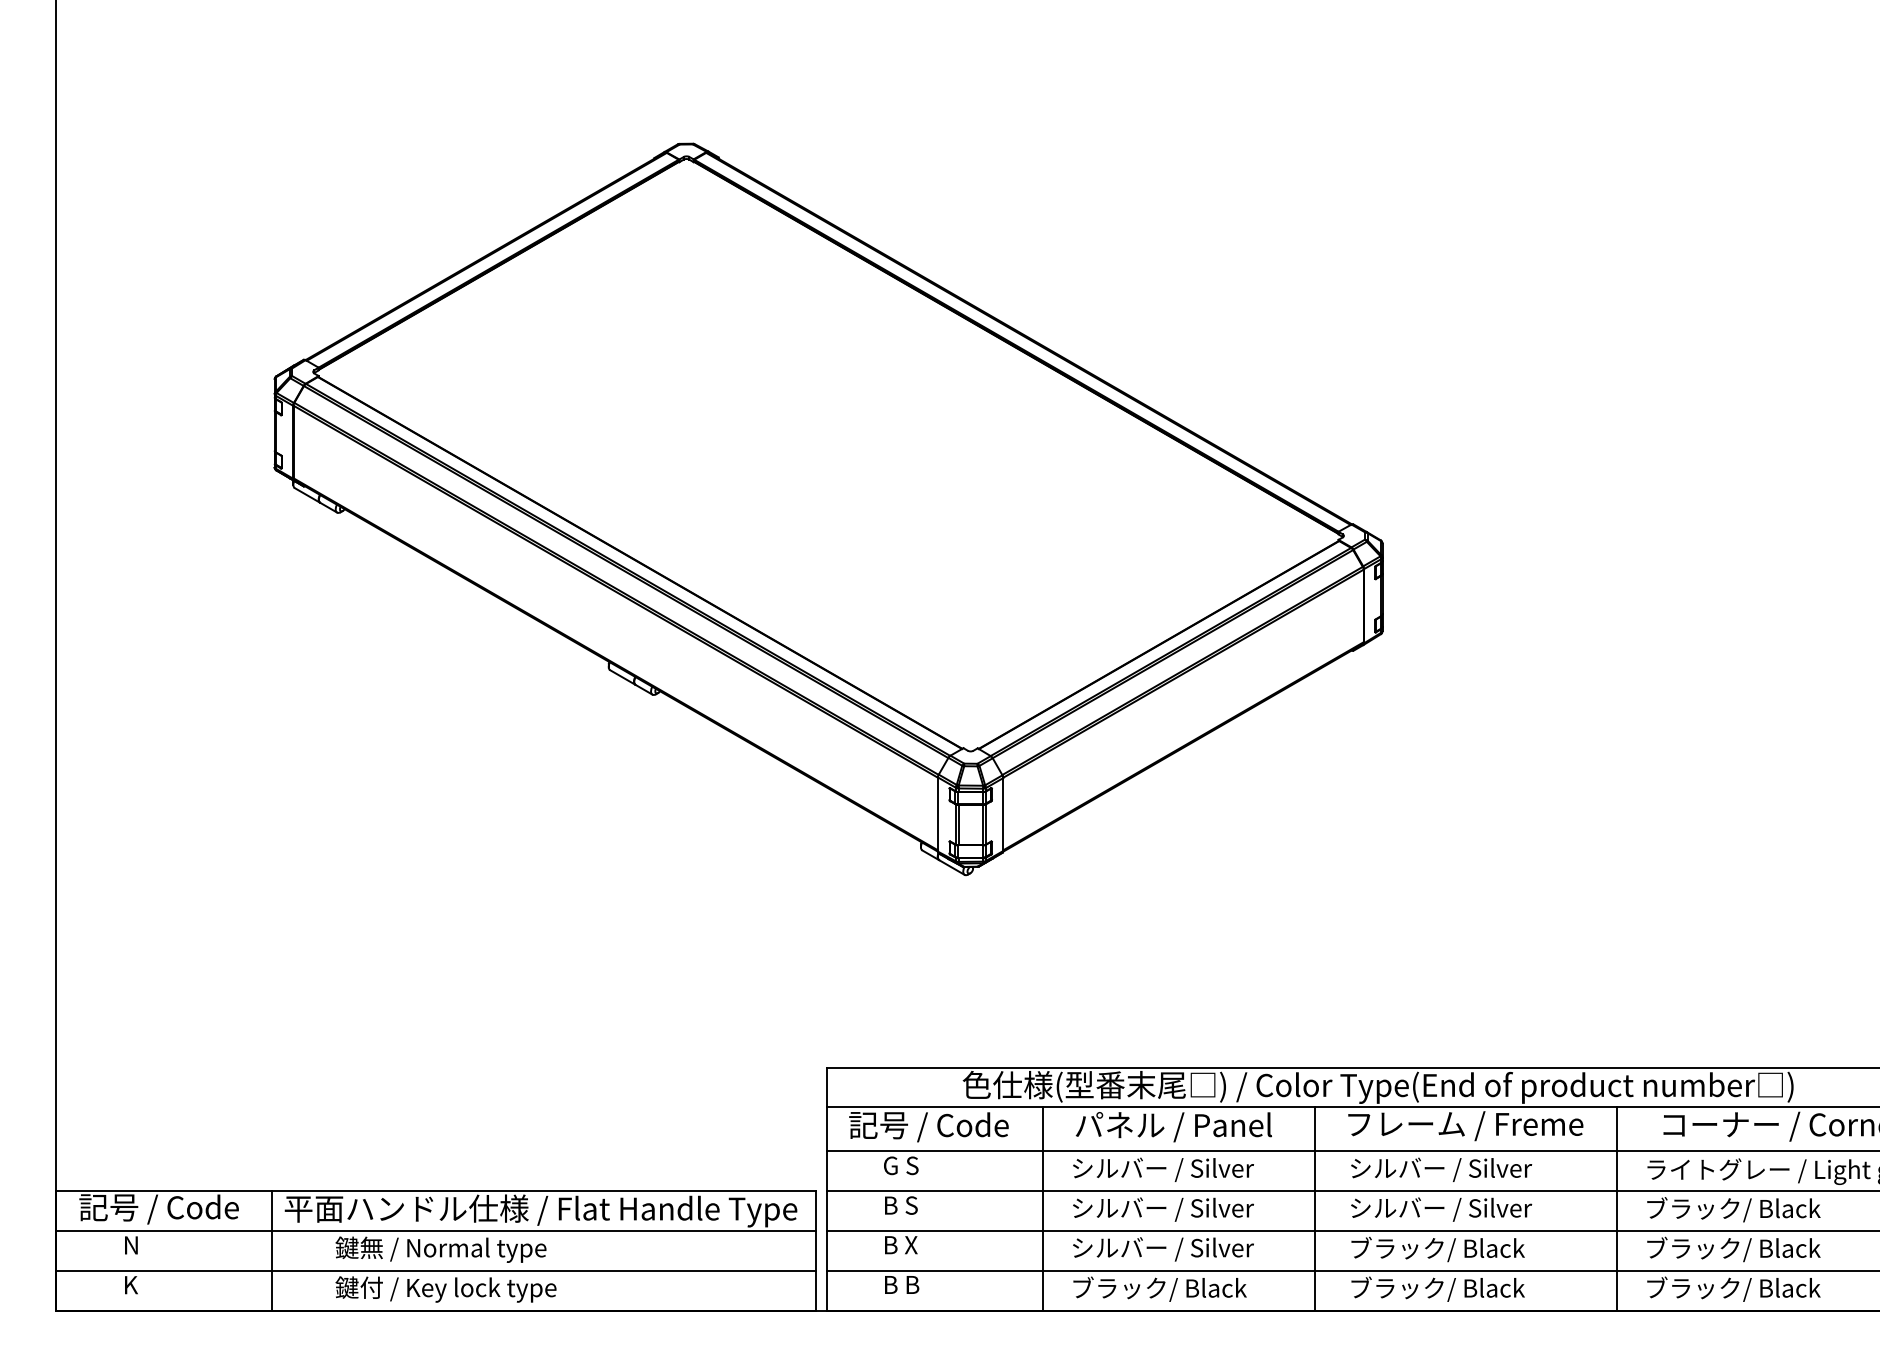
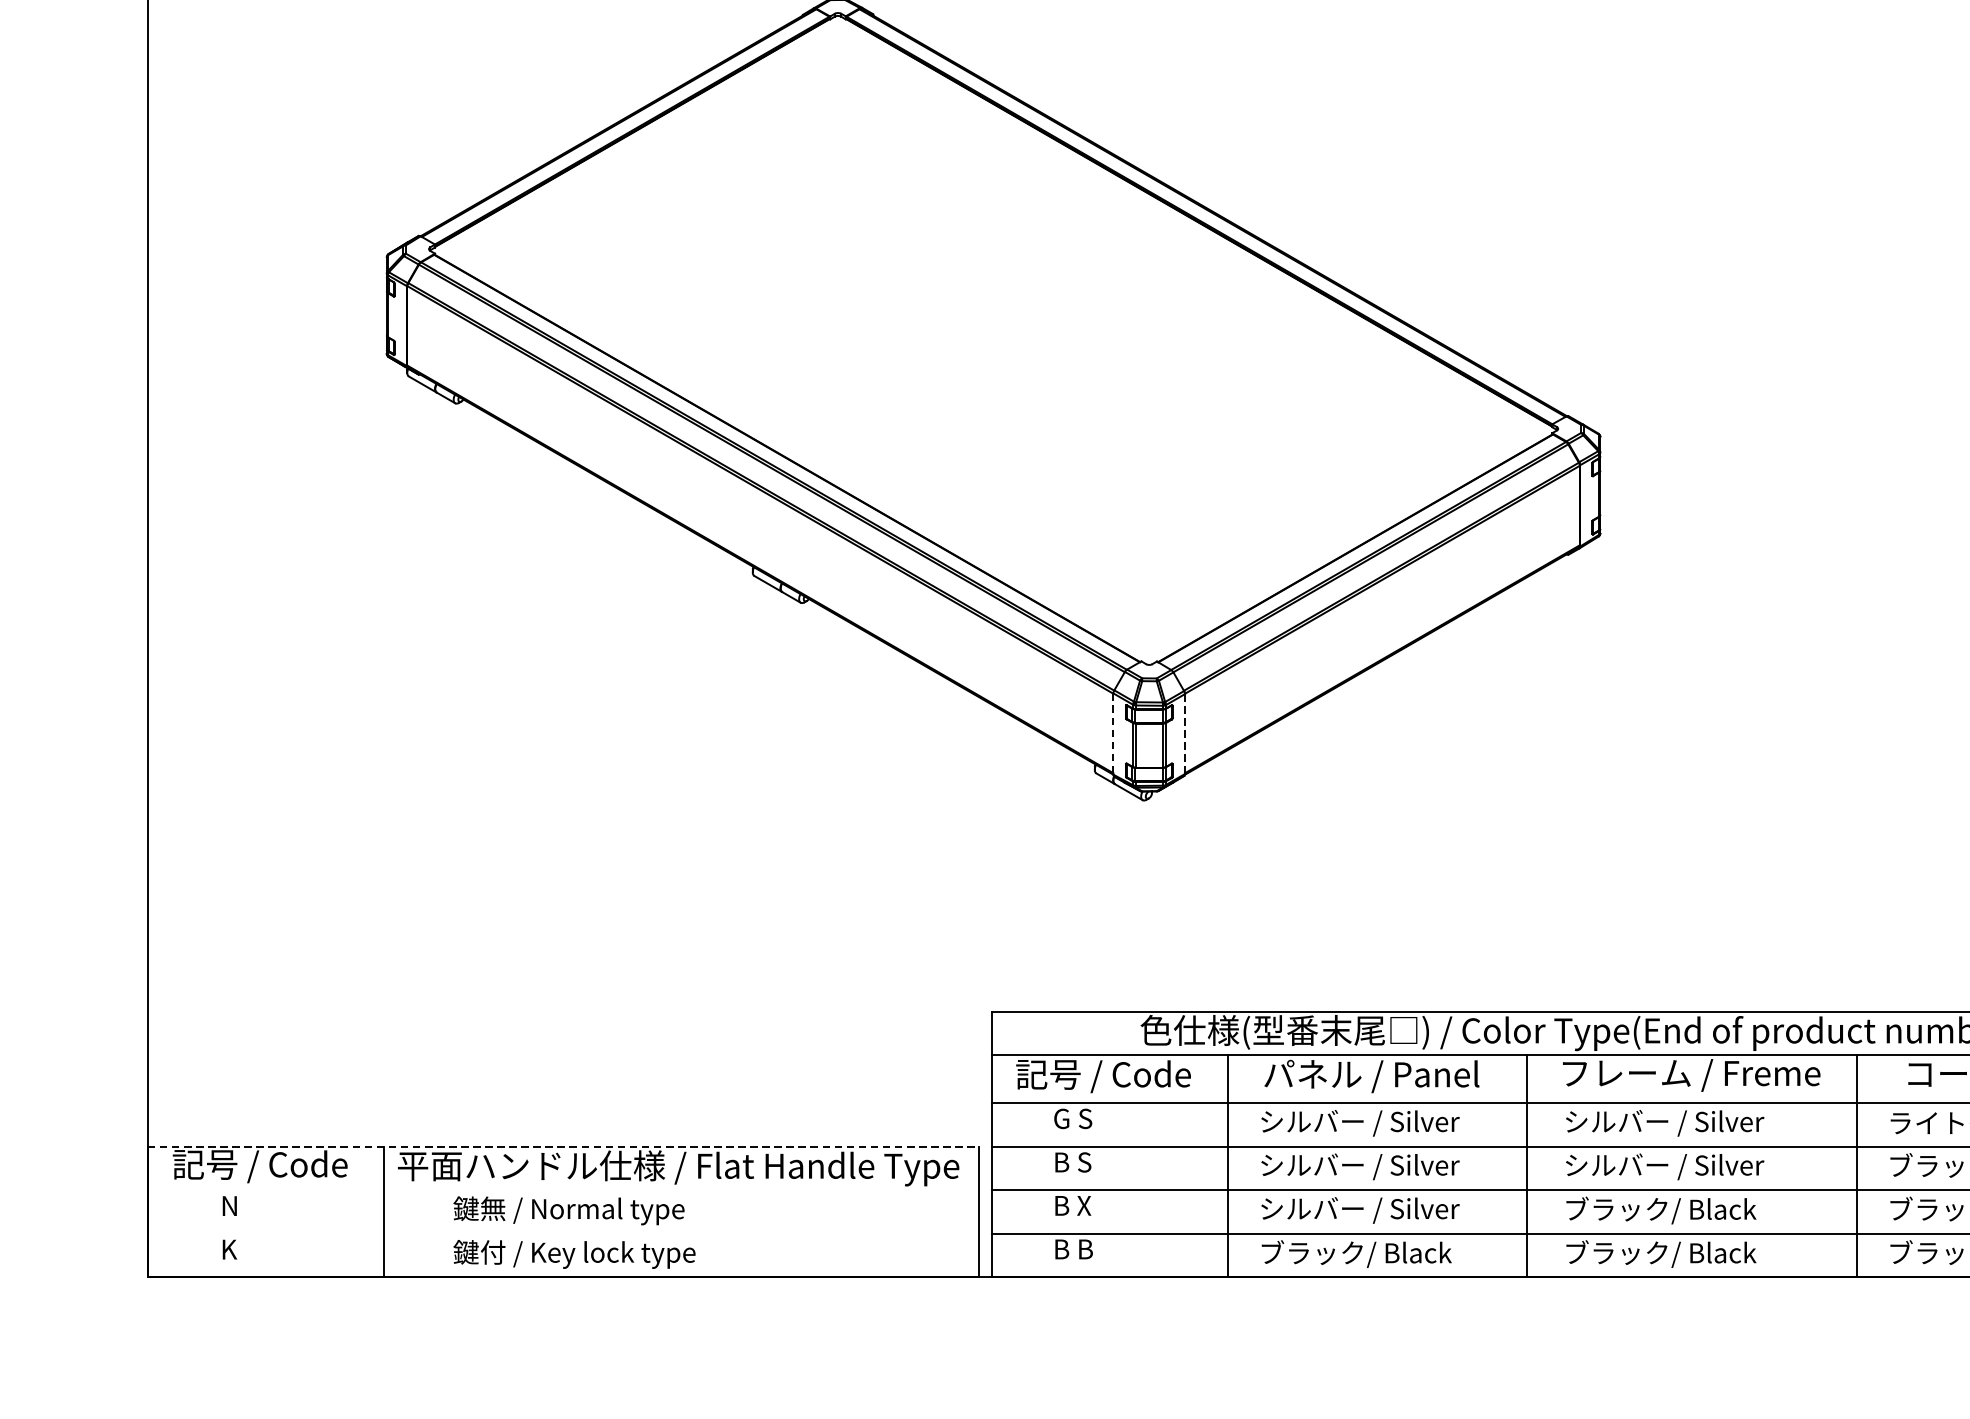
line: (937, 815) -> (1112, 735), solid -> dashed
line: (1003, 815) -> (1185, 735), solid -> dashed
line: (436, 1191) -> (564, 1147), solid -> dashed
line: (435, 1230) -> (562, 1189), removed
line: (435, 1270) -> (562, 1233), removed

